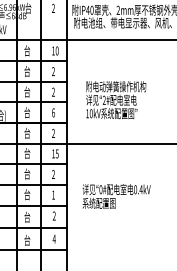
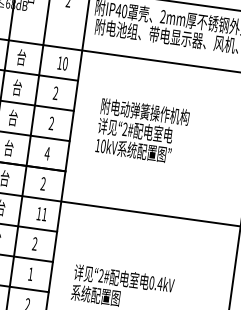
text: (116, 100) -> (142, 132), moved
text: (52, 112) -> (46, 152), 6 -> 4
text: (56, 153) -> (43, 213), 15 -> 11
text: (100, 189) -> (100, 275), 0# -> 2#

